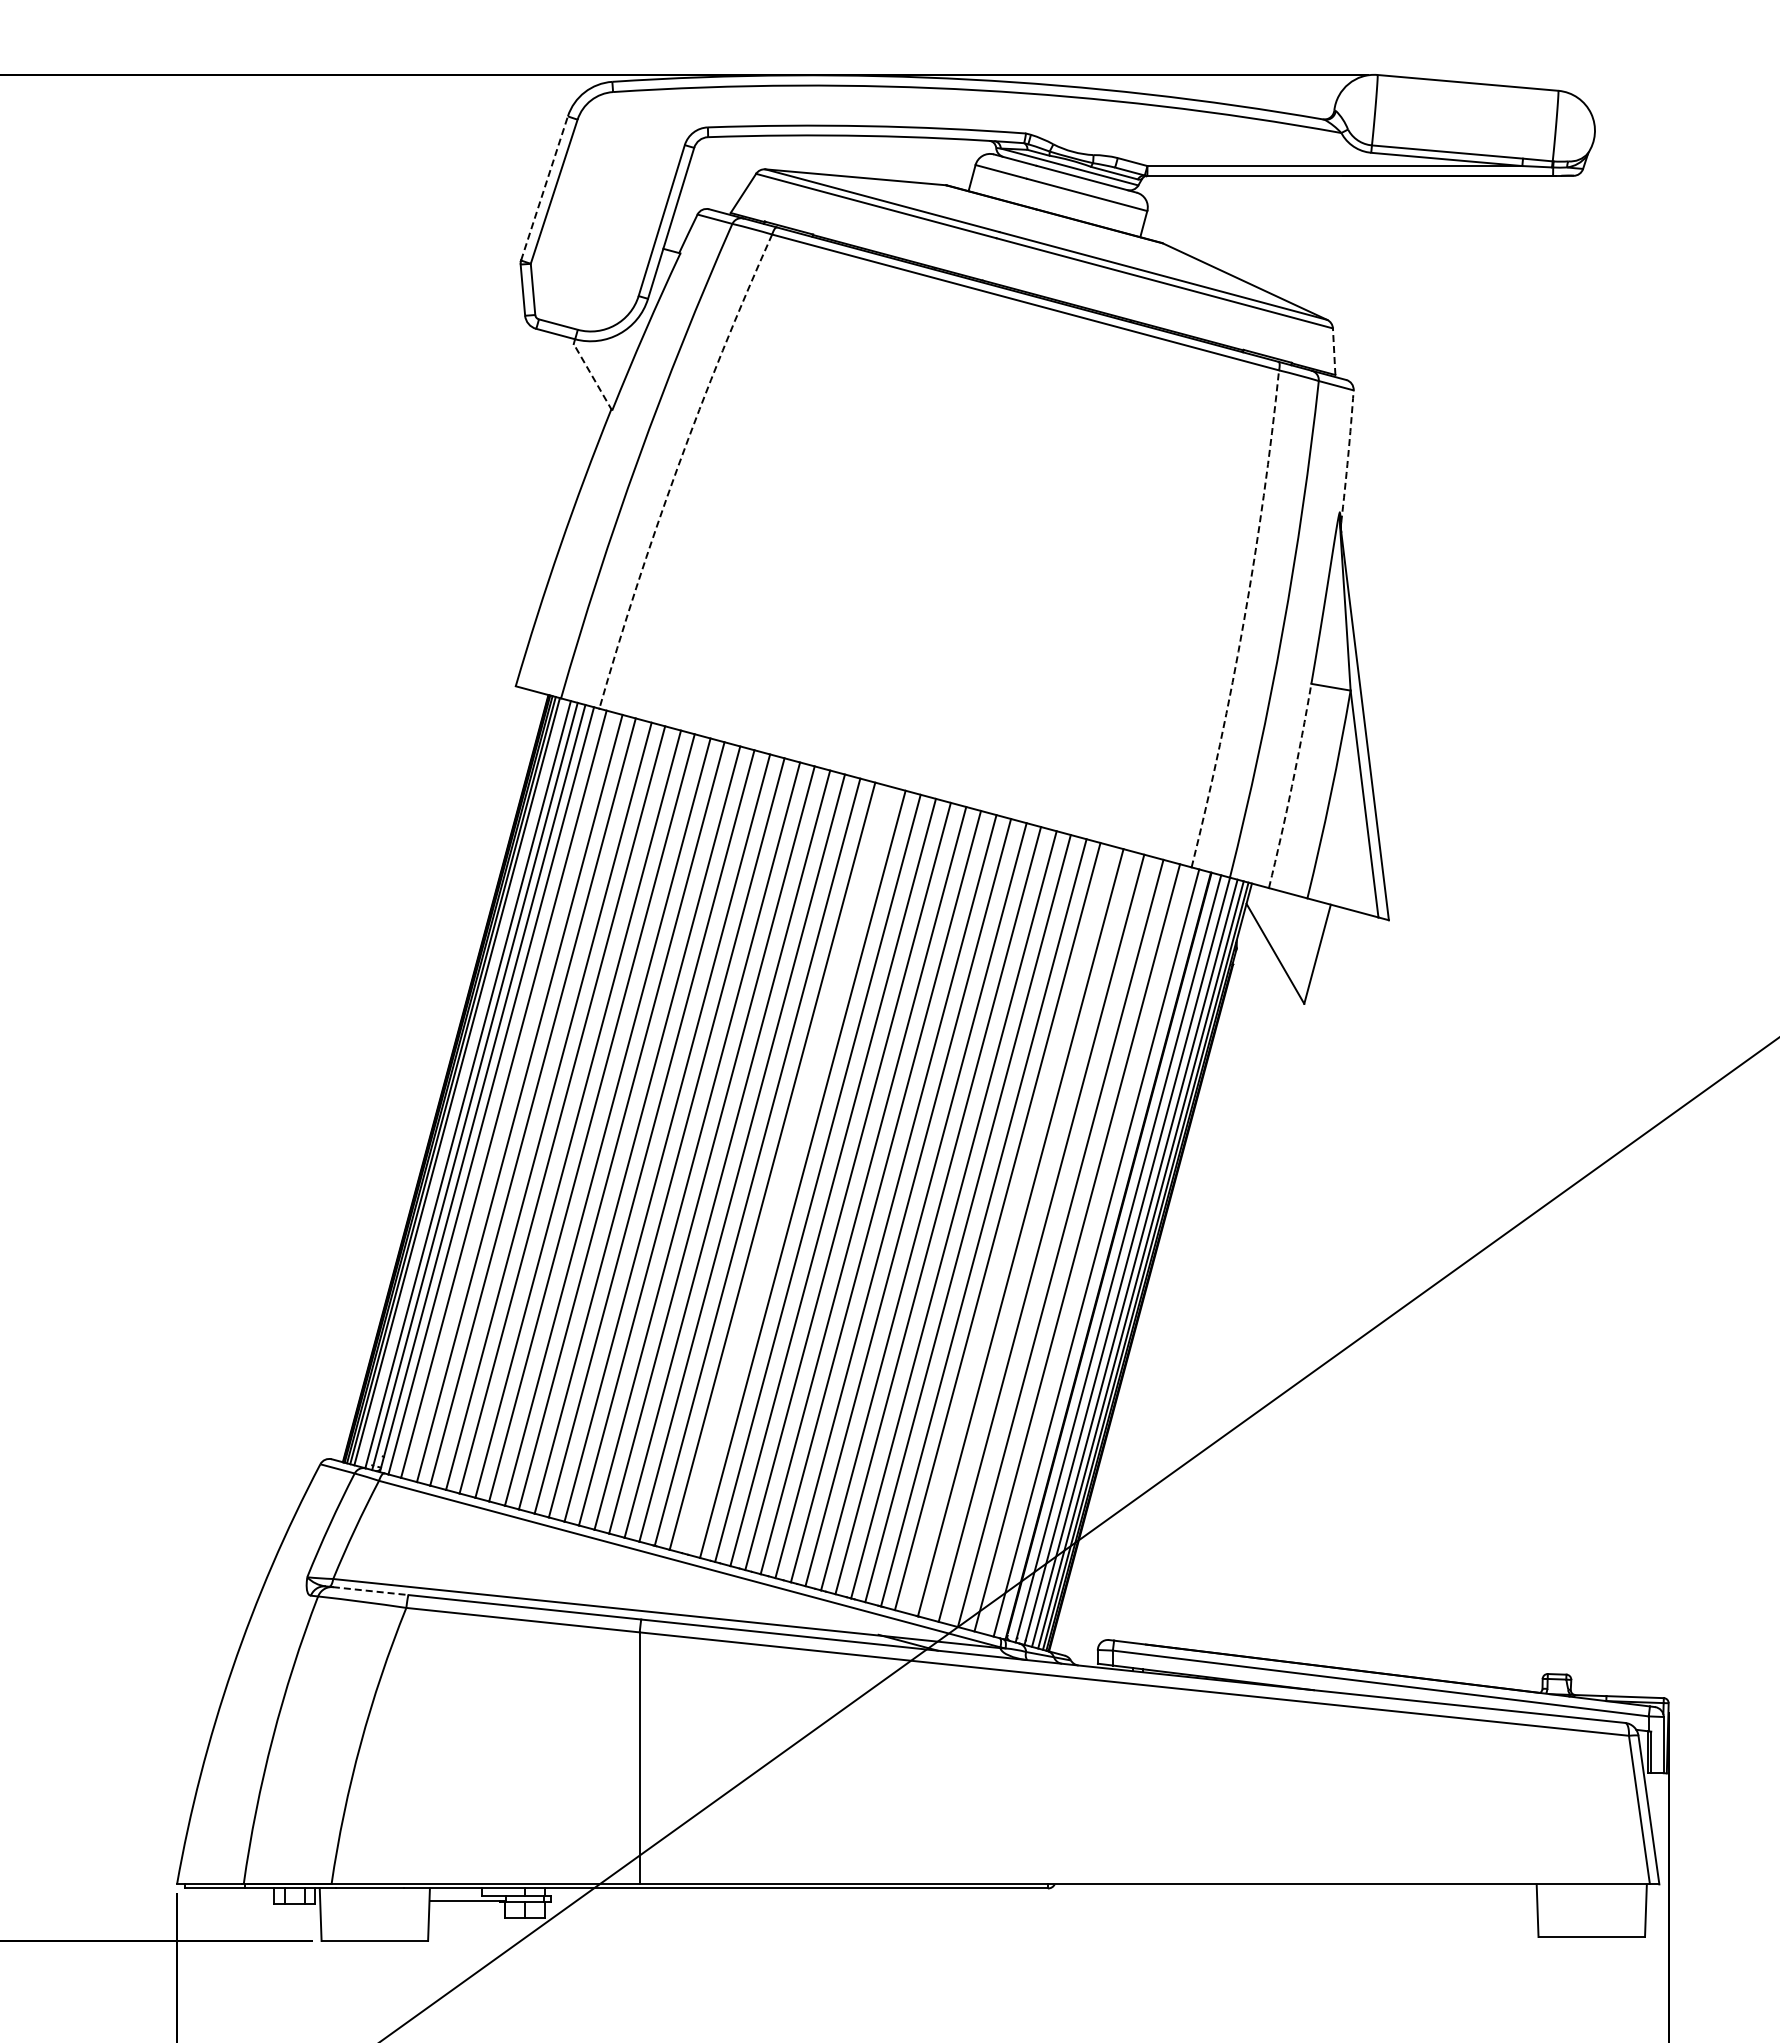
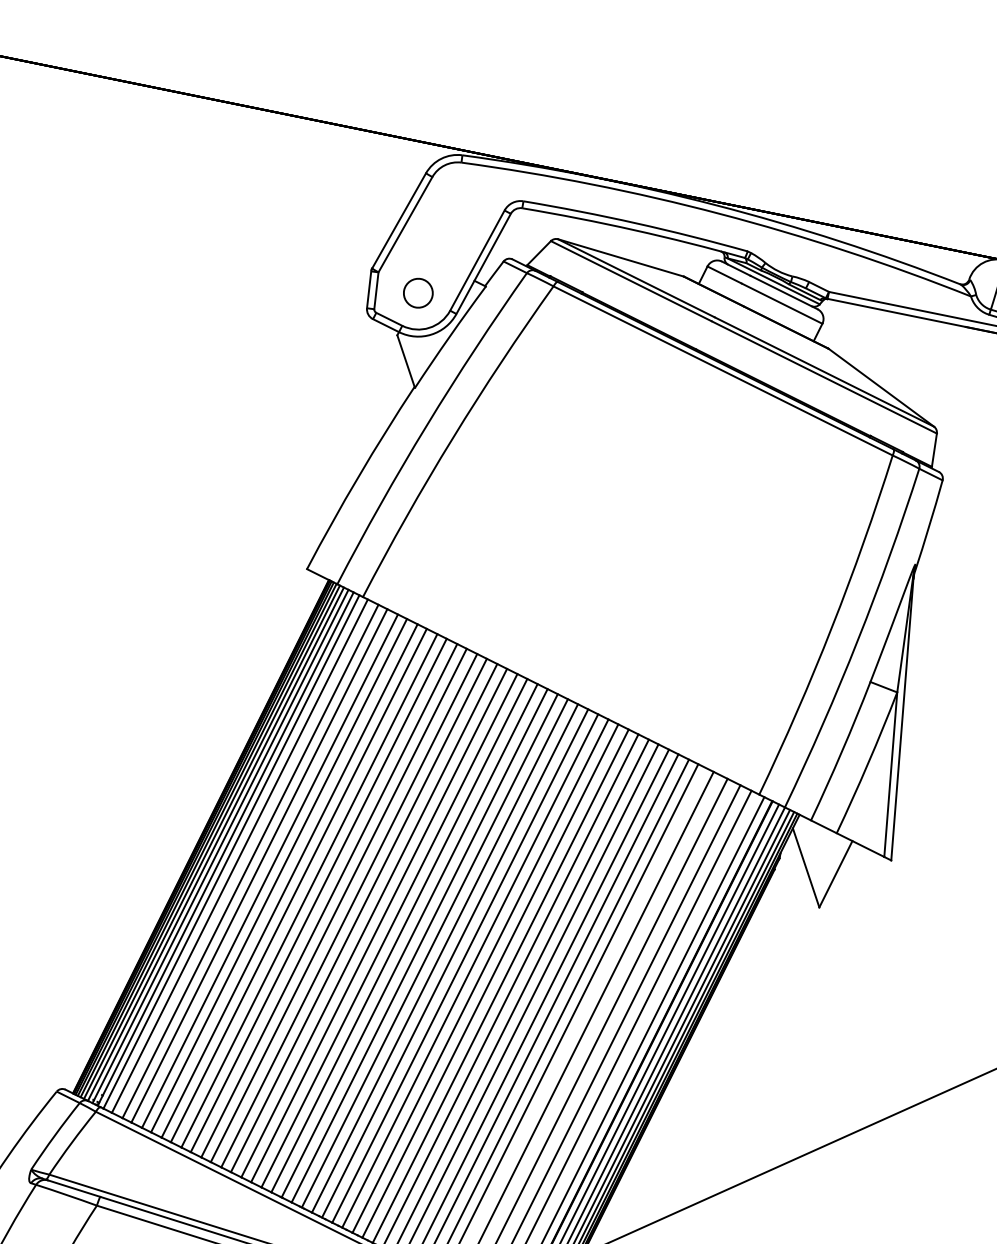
line: (544, 188) -> (399, 221), dashed -> solid
circle: (590, 281) -> (418, 293), added
line: (1334, 351) -> (934, 450), dashed -> solid
line: (592, 376) -> (405, 360), dashed -> solid
arc: (1348, 456) -> (929, 526), dashed -> solid
arc: (677, 468) -> (452, 438), dashed -> solid
arc: (1244, 620) -> (832, 627), dashed -> solid
arc: (1291, 786) -> (841, 751), dashed -> solid
line: (461, 1082) -> (211, 841), added
line: (787, 1169) -> (429, 950), added
line: (371, 1591) -> (74, 1189), dashed -> solid

